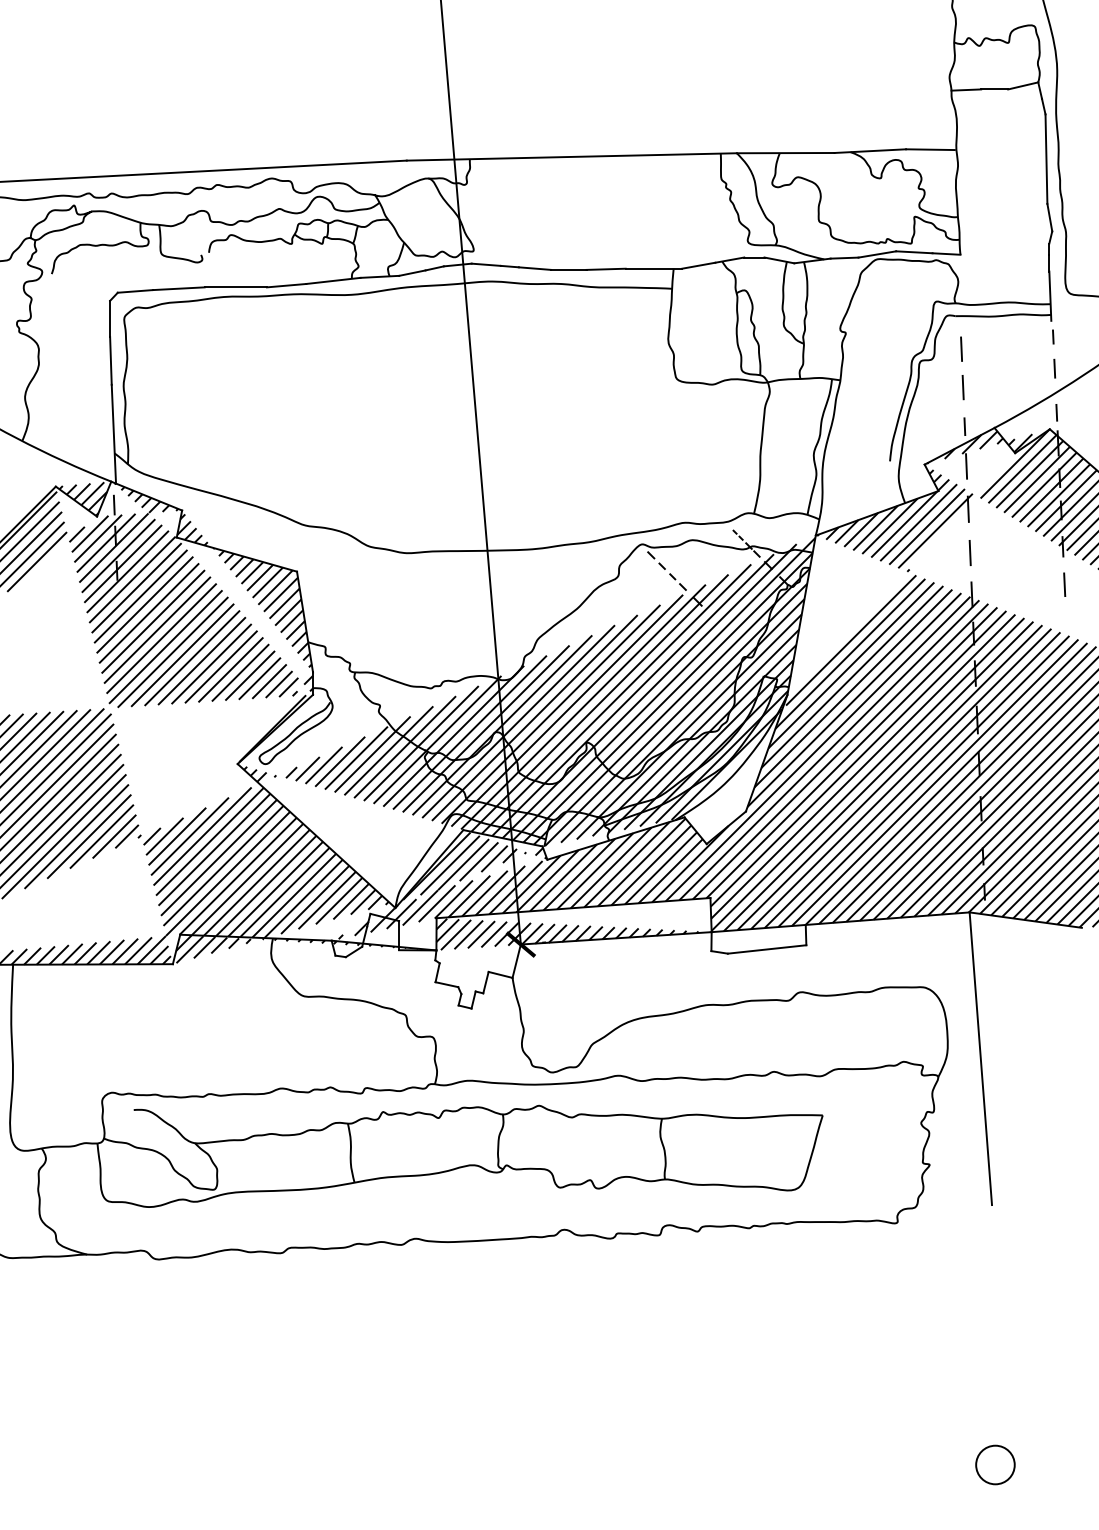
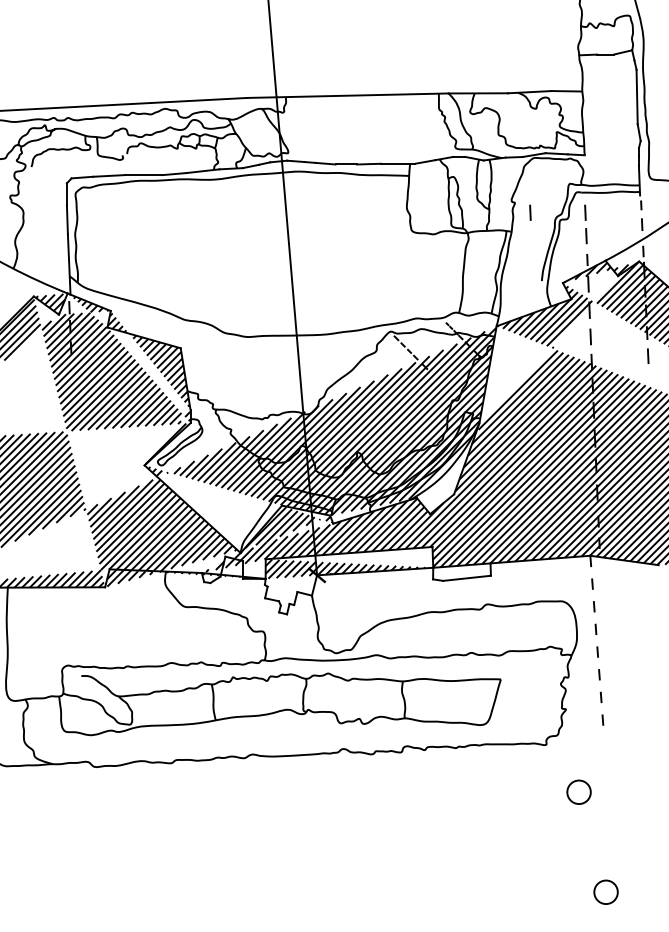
line: (871, 348) -> (530, 212), added
line: (981, 1059) -> (597, 645), solid -> dashed
circle: (950, 1299) -> (578, 791), added

